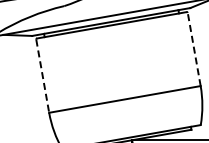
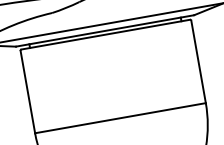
line: (194, 49) -> (198, 61), dashed -> solid
line: (42, 76) -> (27, 92), dashed -> solid

